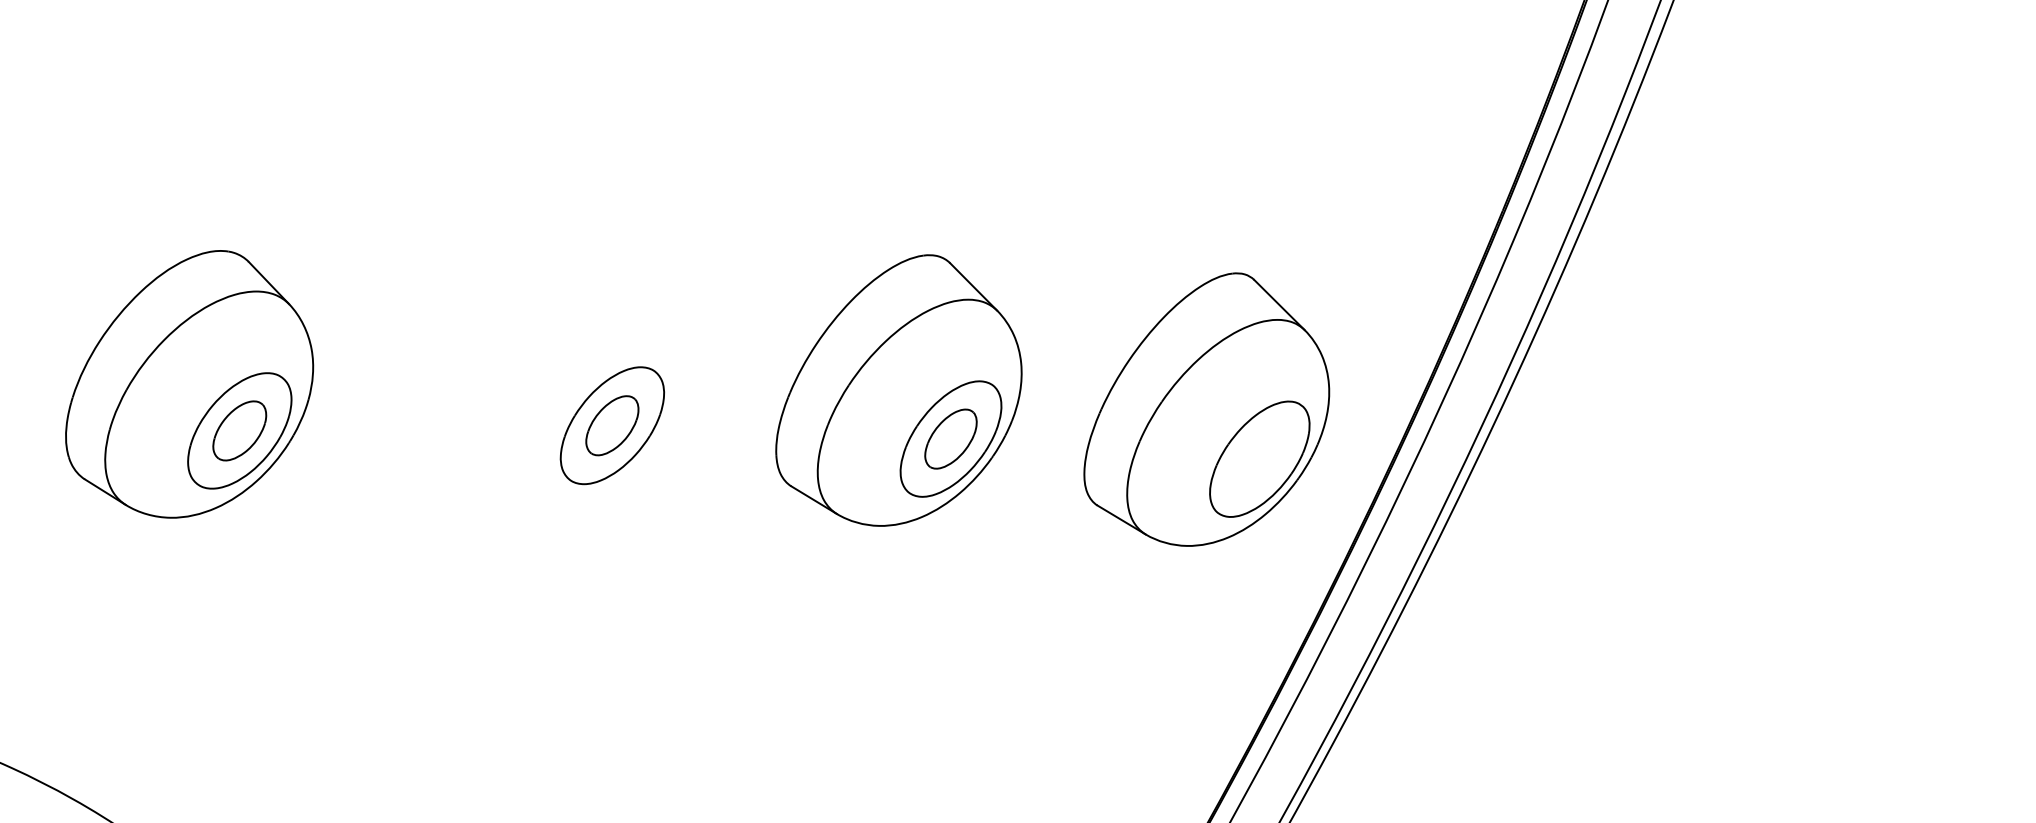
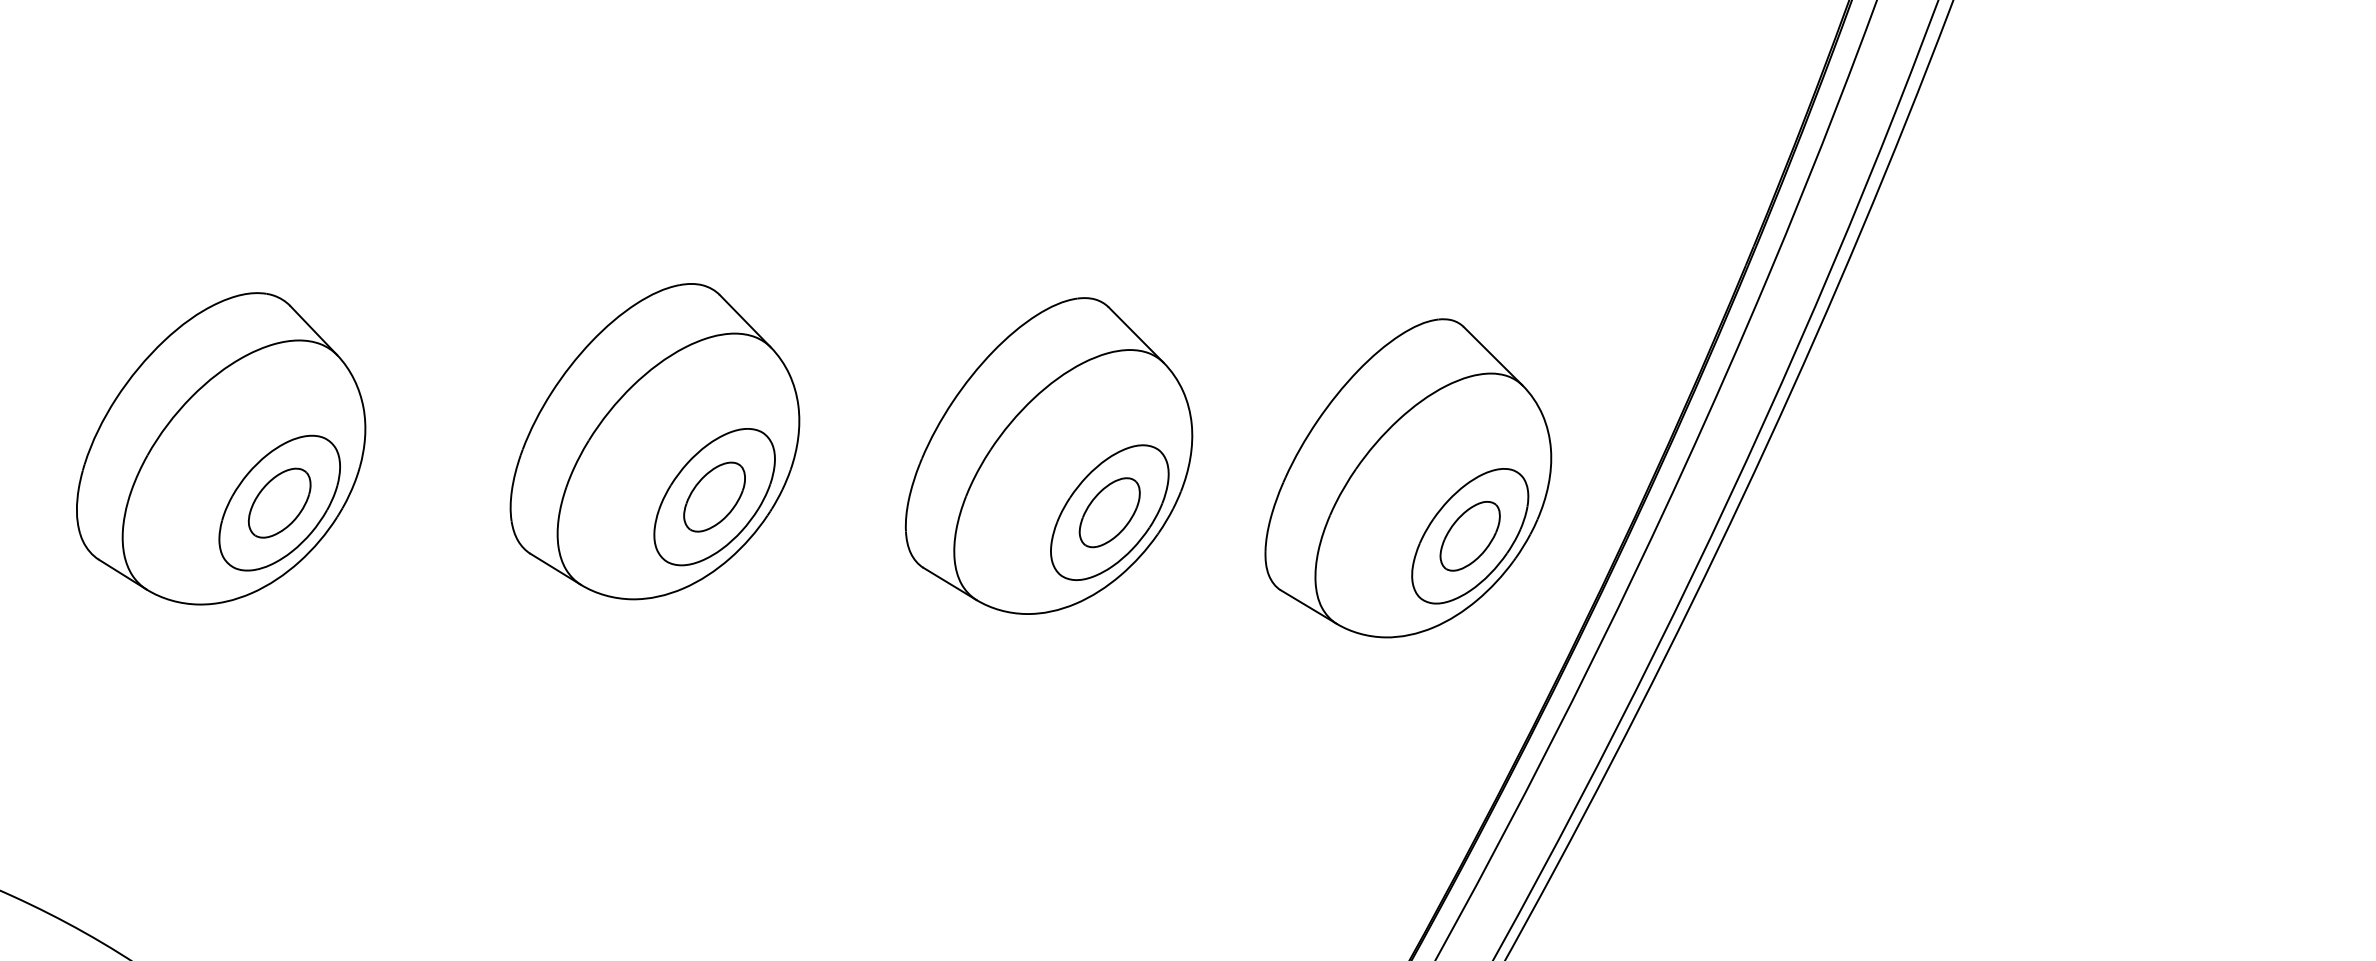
part: (560, 378) -> (654, 441), added
part: (1259, 459) -> (1469, 536), added

